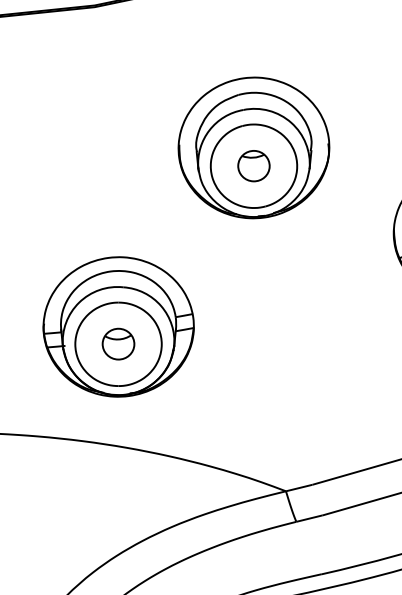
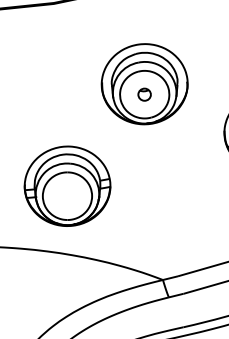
part: (253, 165) -> (144, 94), size x0.7
part: (118, 343) -> (67, 195), removed

